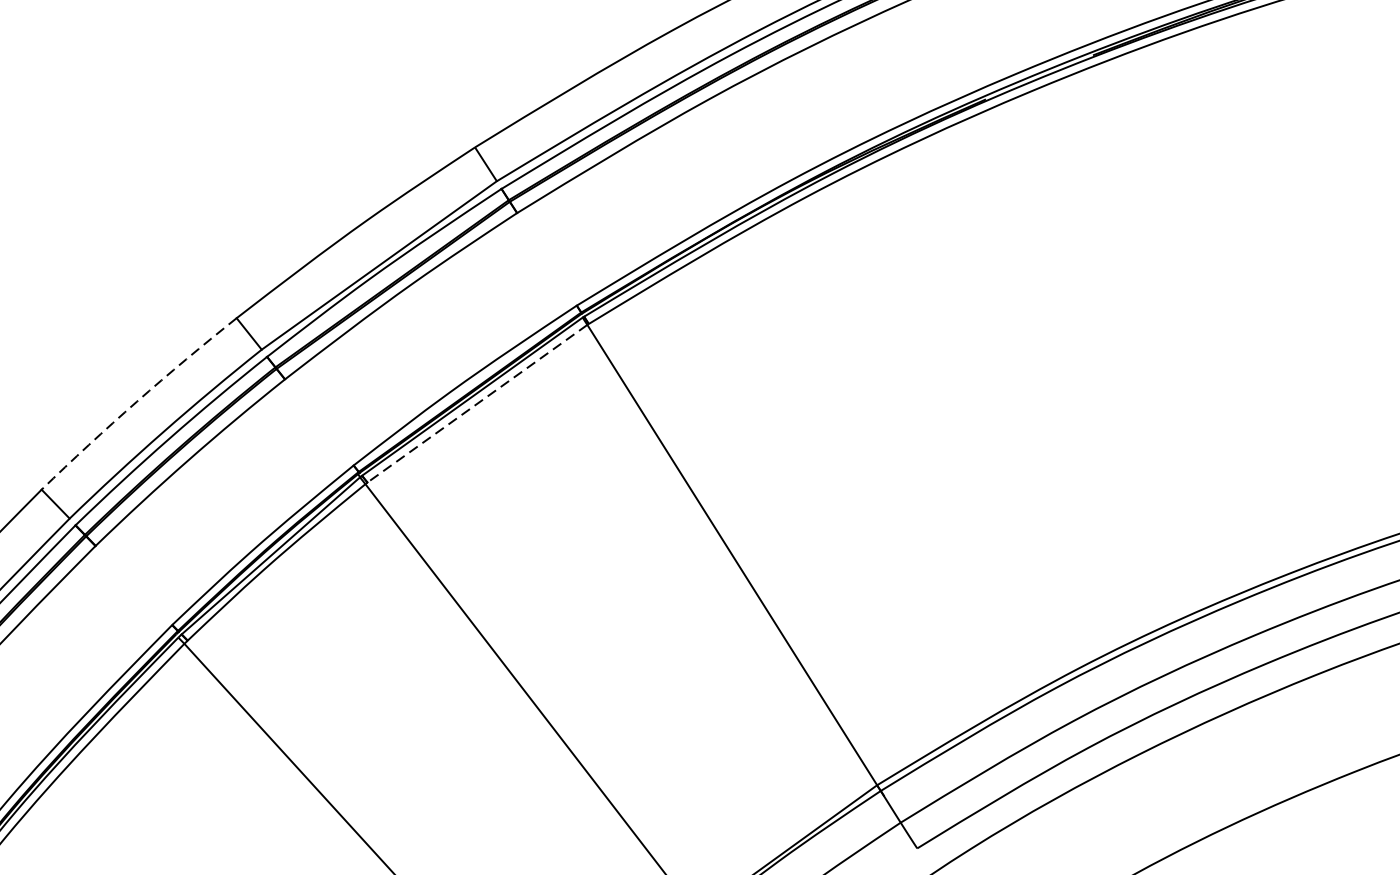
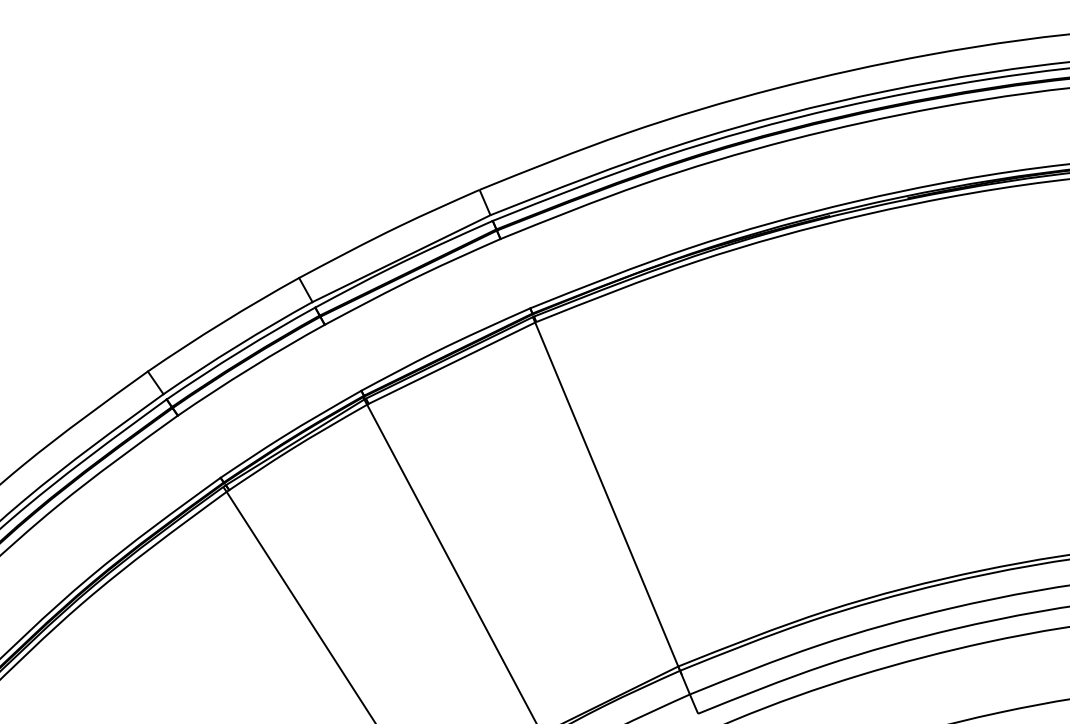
arc: (137, 400) -> (222, 322), dashed -> solid
line: (476, 404) -> (451, 363), dashed -> solid

